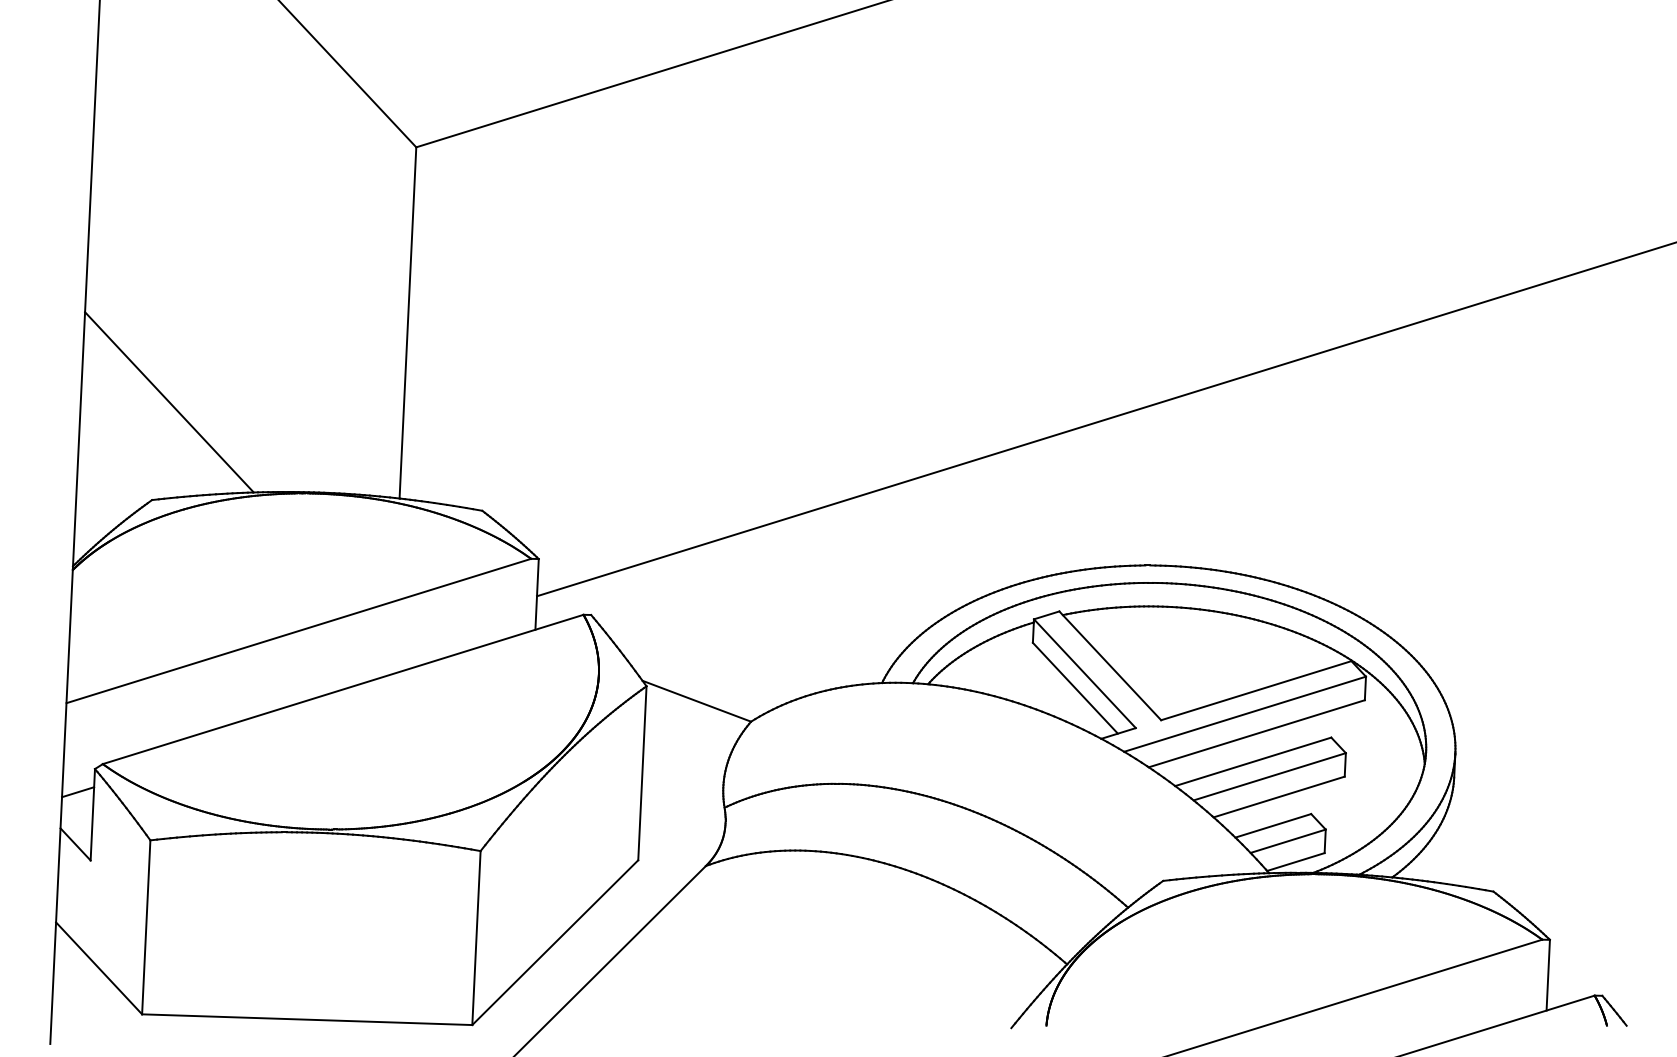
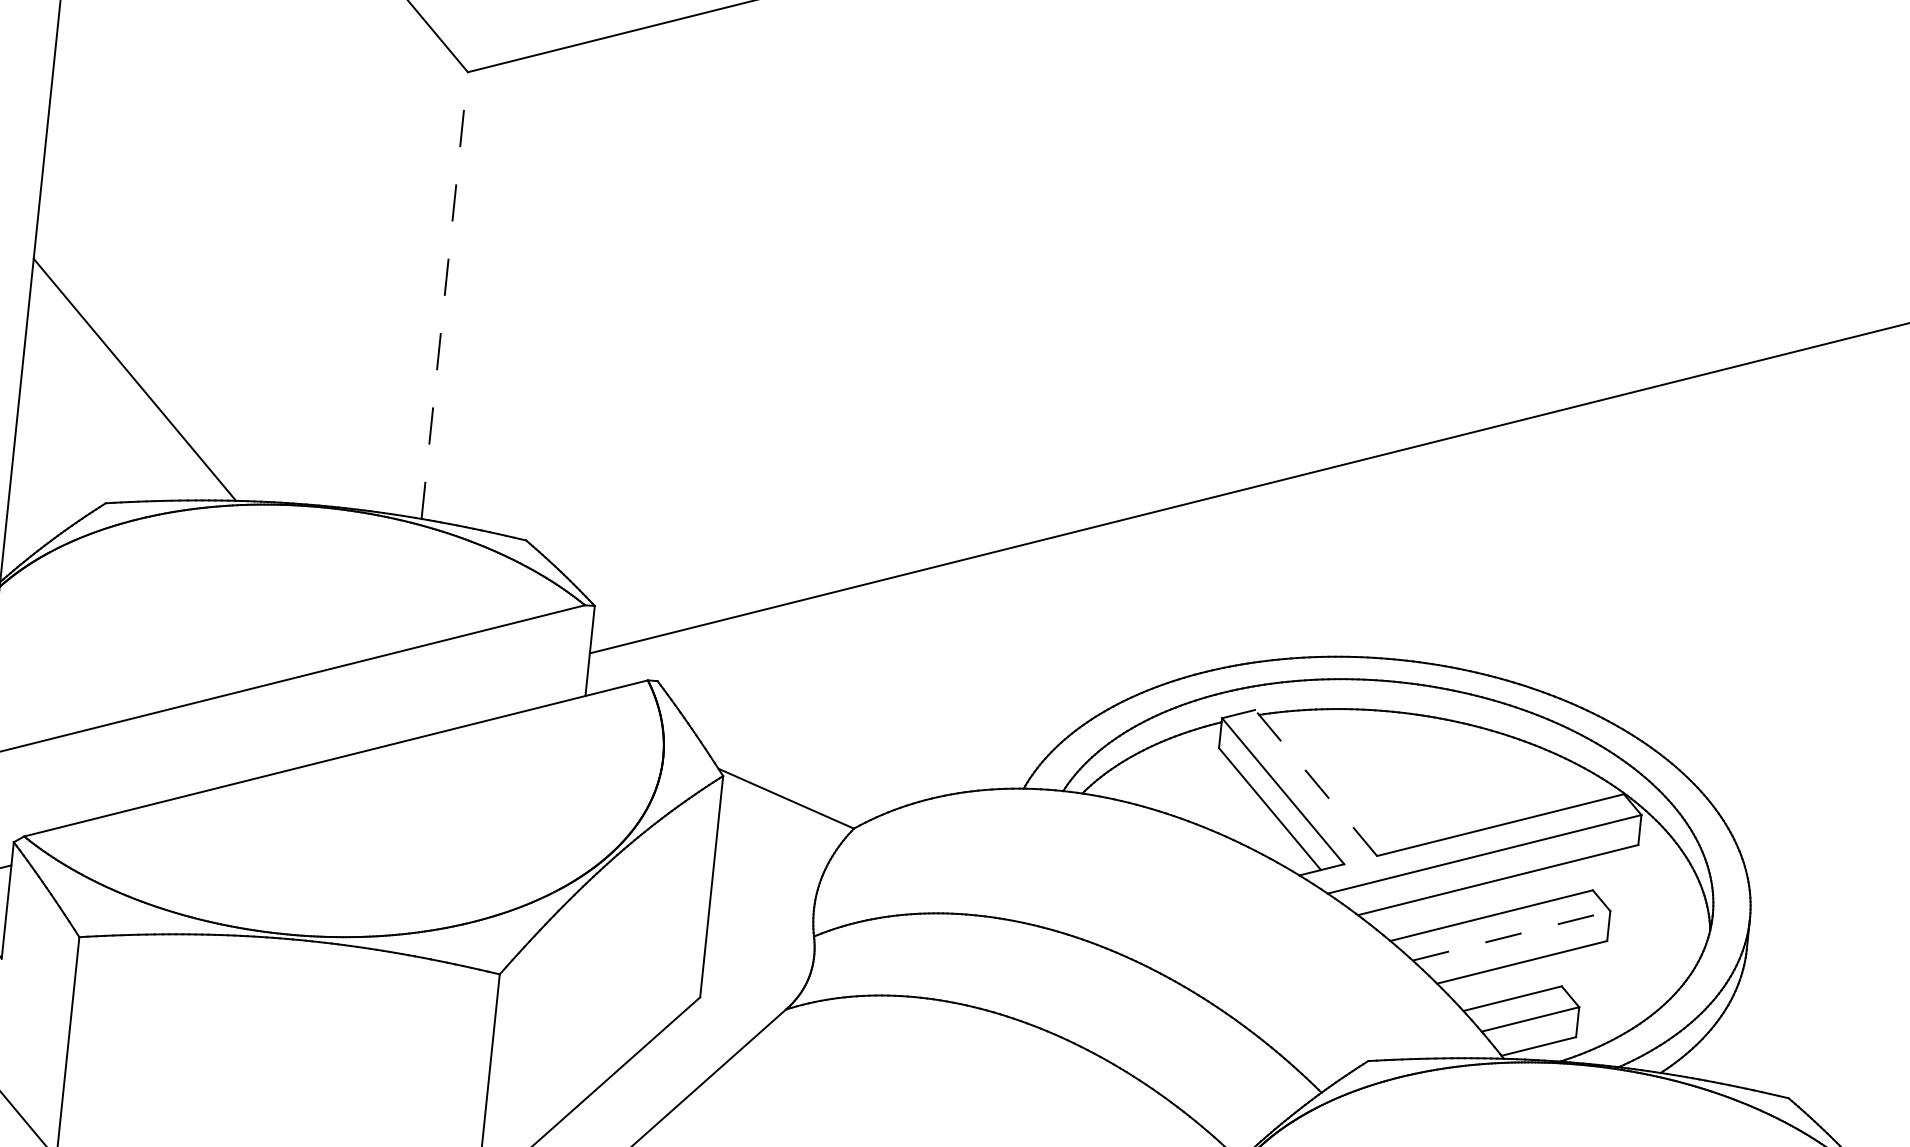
line: (407, 322) -> (444, 295), solid -> dashed
line: (1109, 665) -> (1315, 782), solid -> dashed
line: (1269, 776) -> (1511, 935), solid -> dashed

